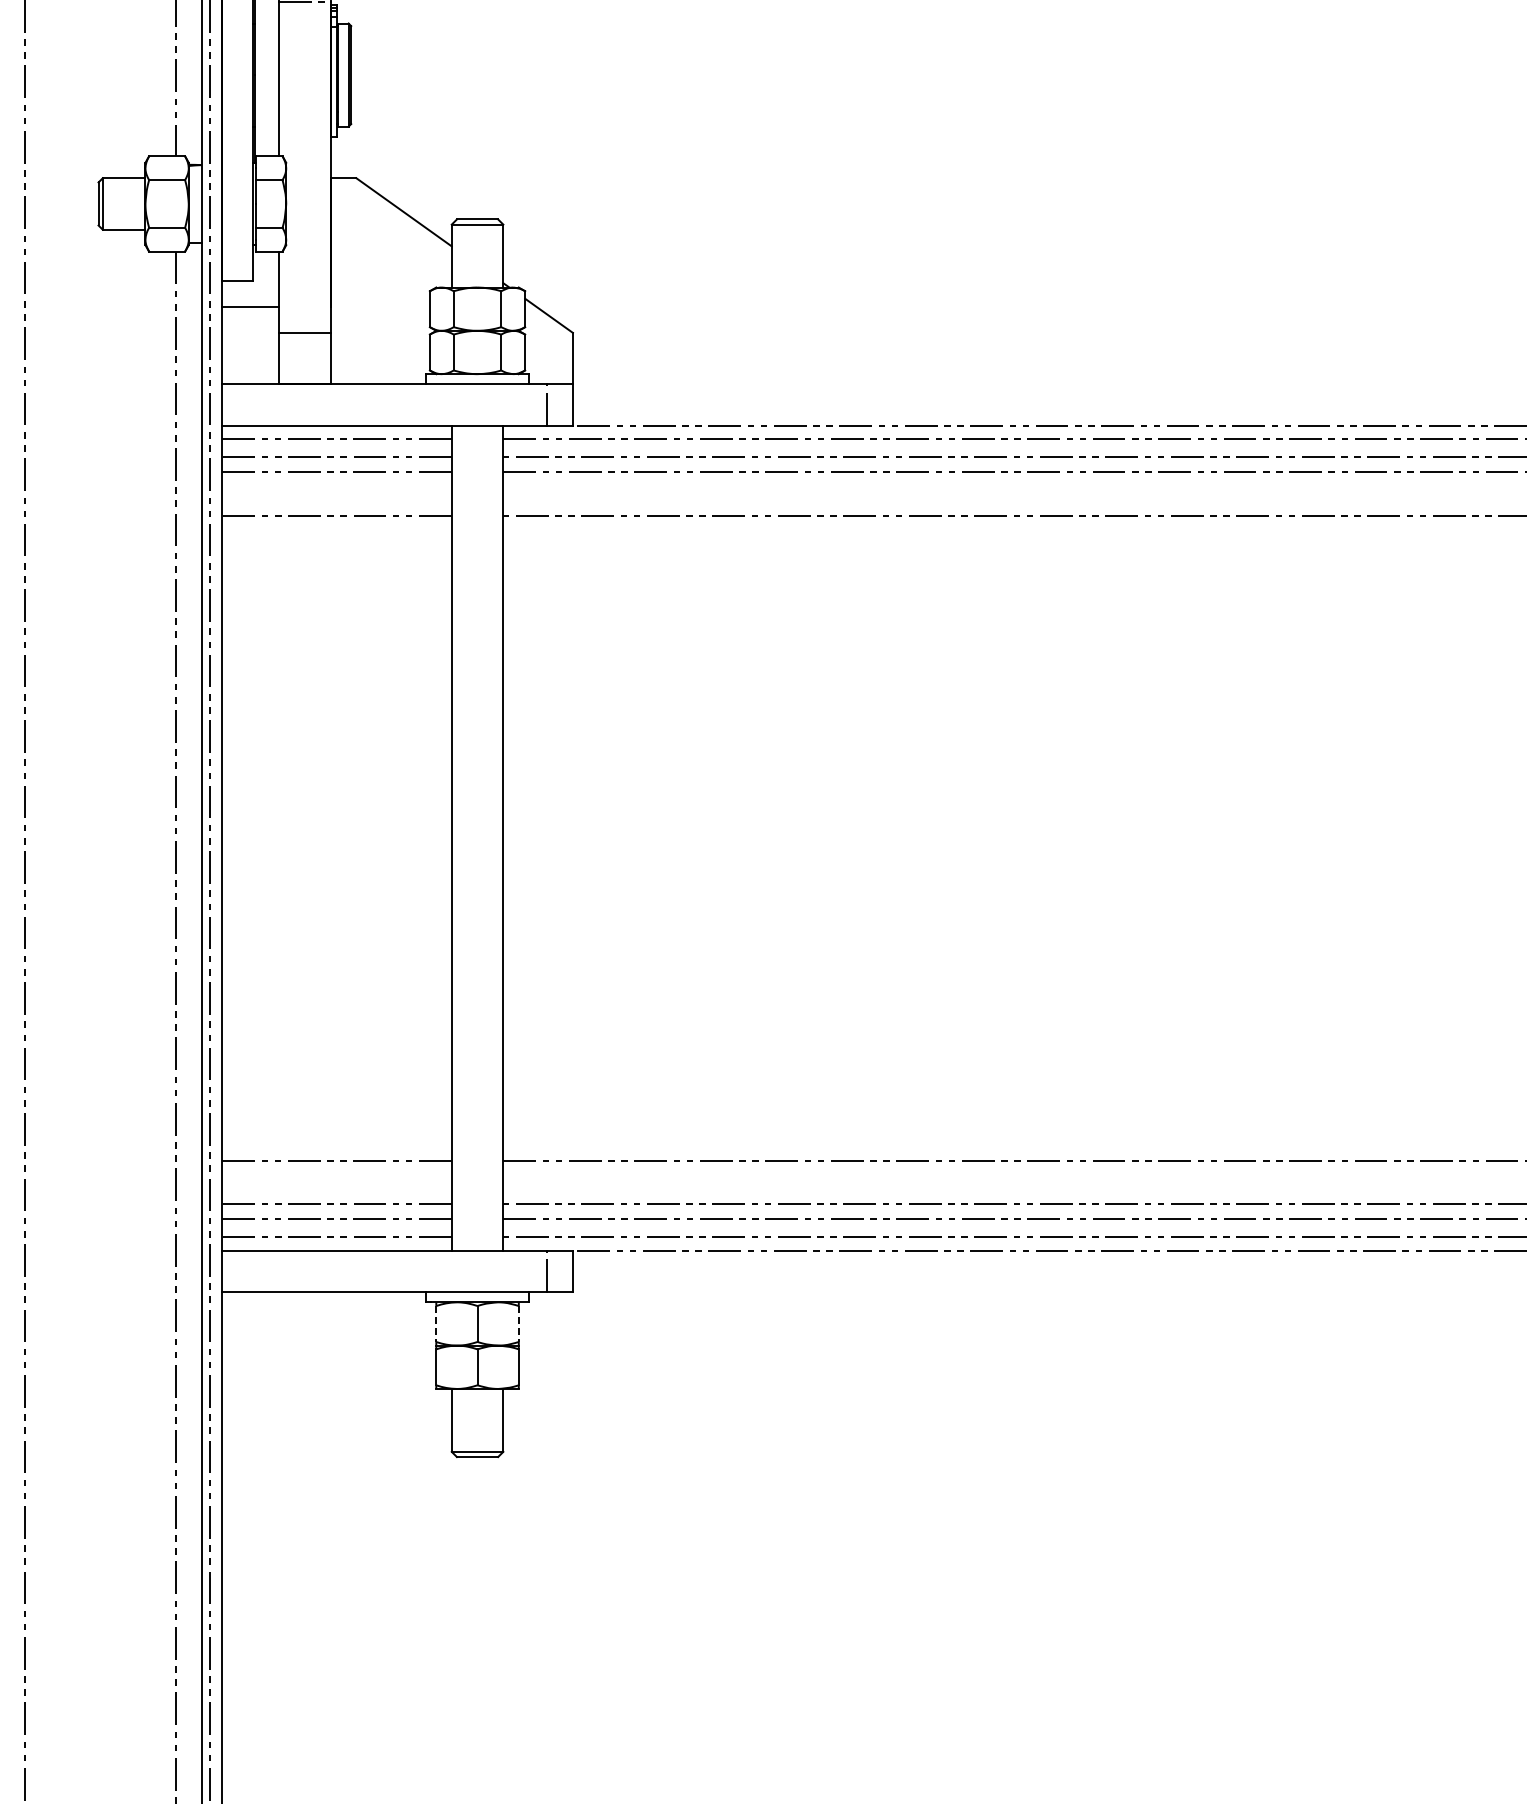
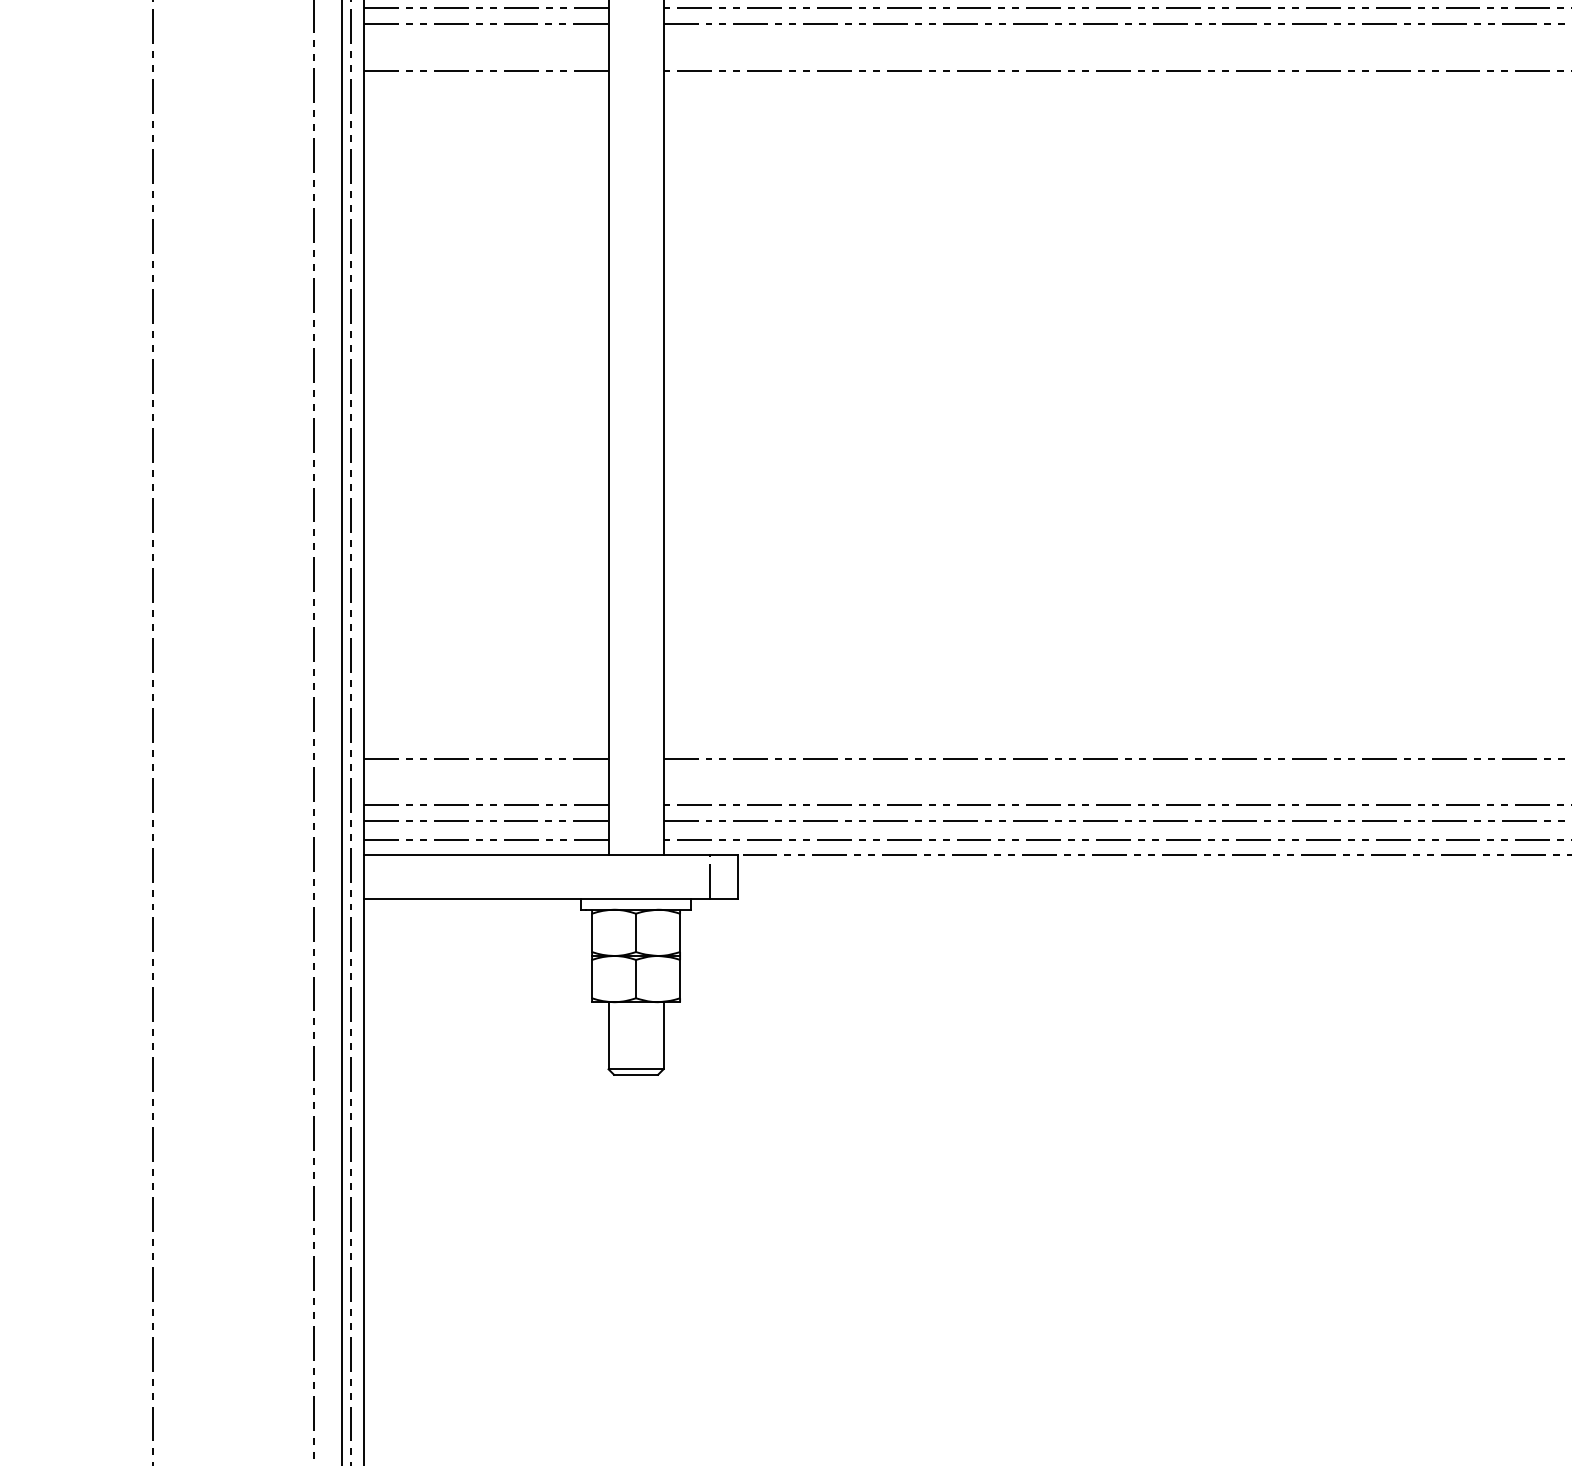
line: (436, 1324) -> (592, 933), dashed -> solid
line: (518, 1324) -> (679, 933), dashed -> solid

